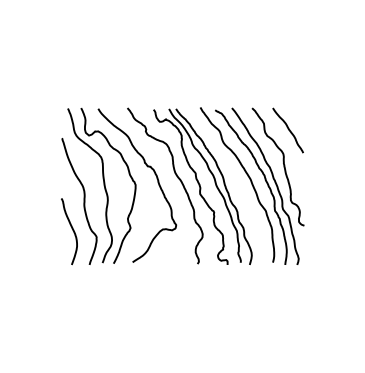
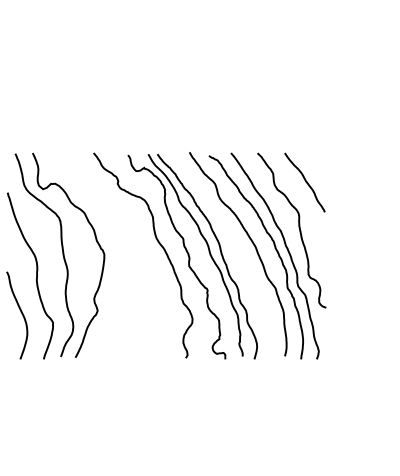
curve: (157, 182) -> (133, 250), removed

